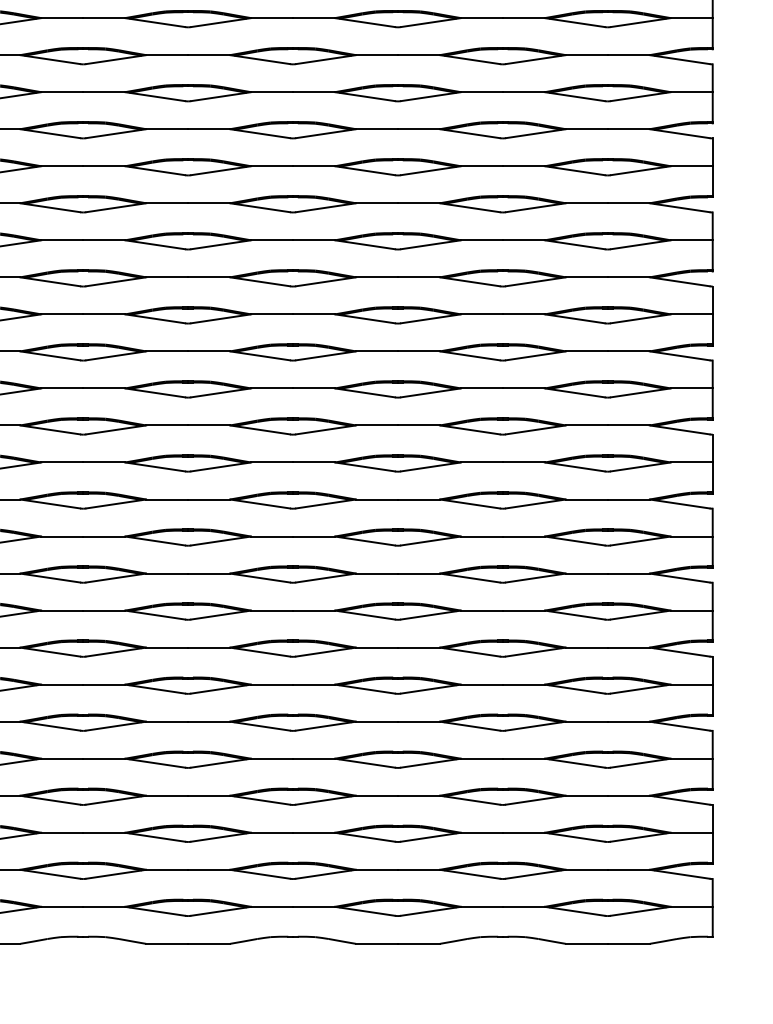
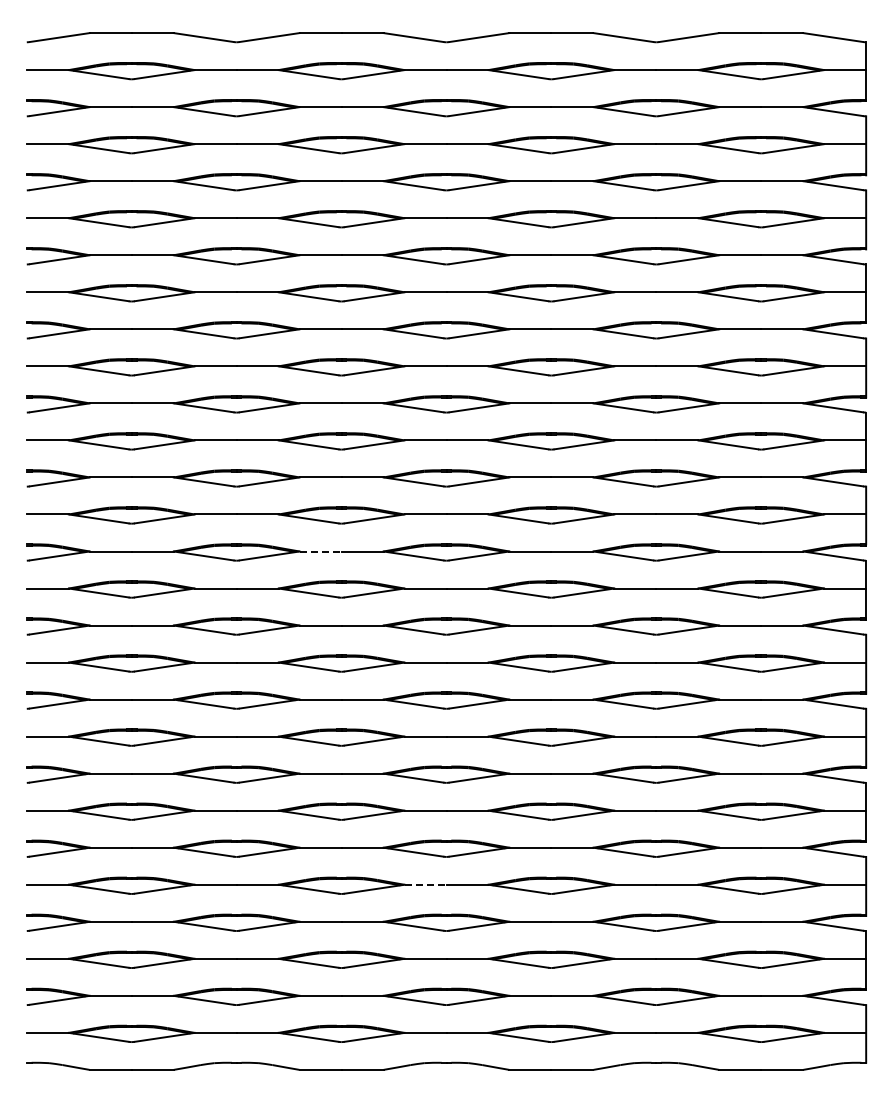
line: (167, 425) -> (320, 551), solid -> dashed
line: (272, 758) -> (425, 884), solid -> dashed

